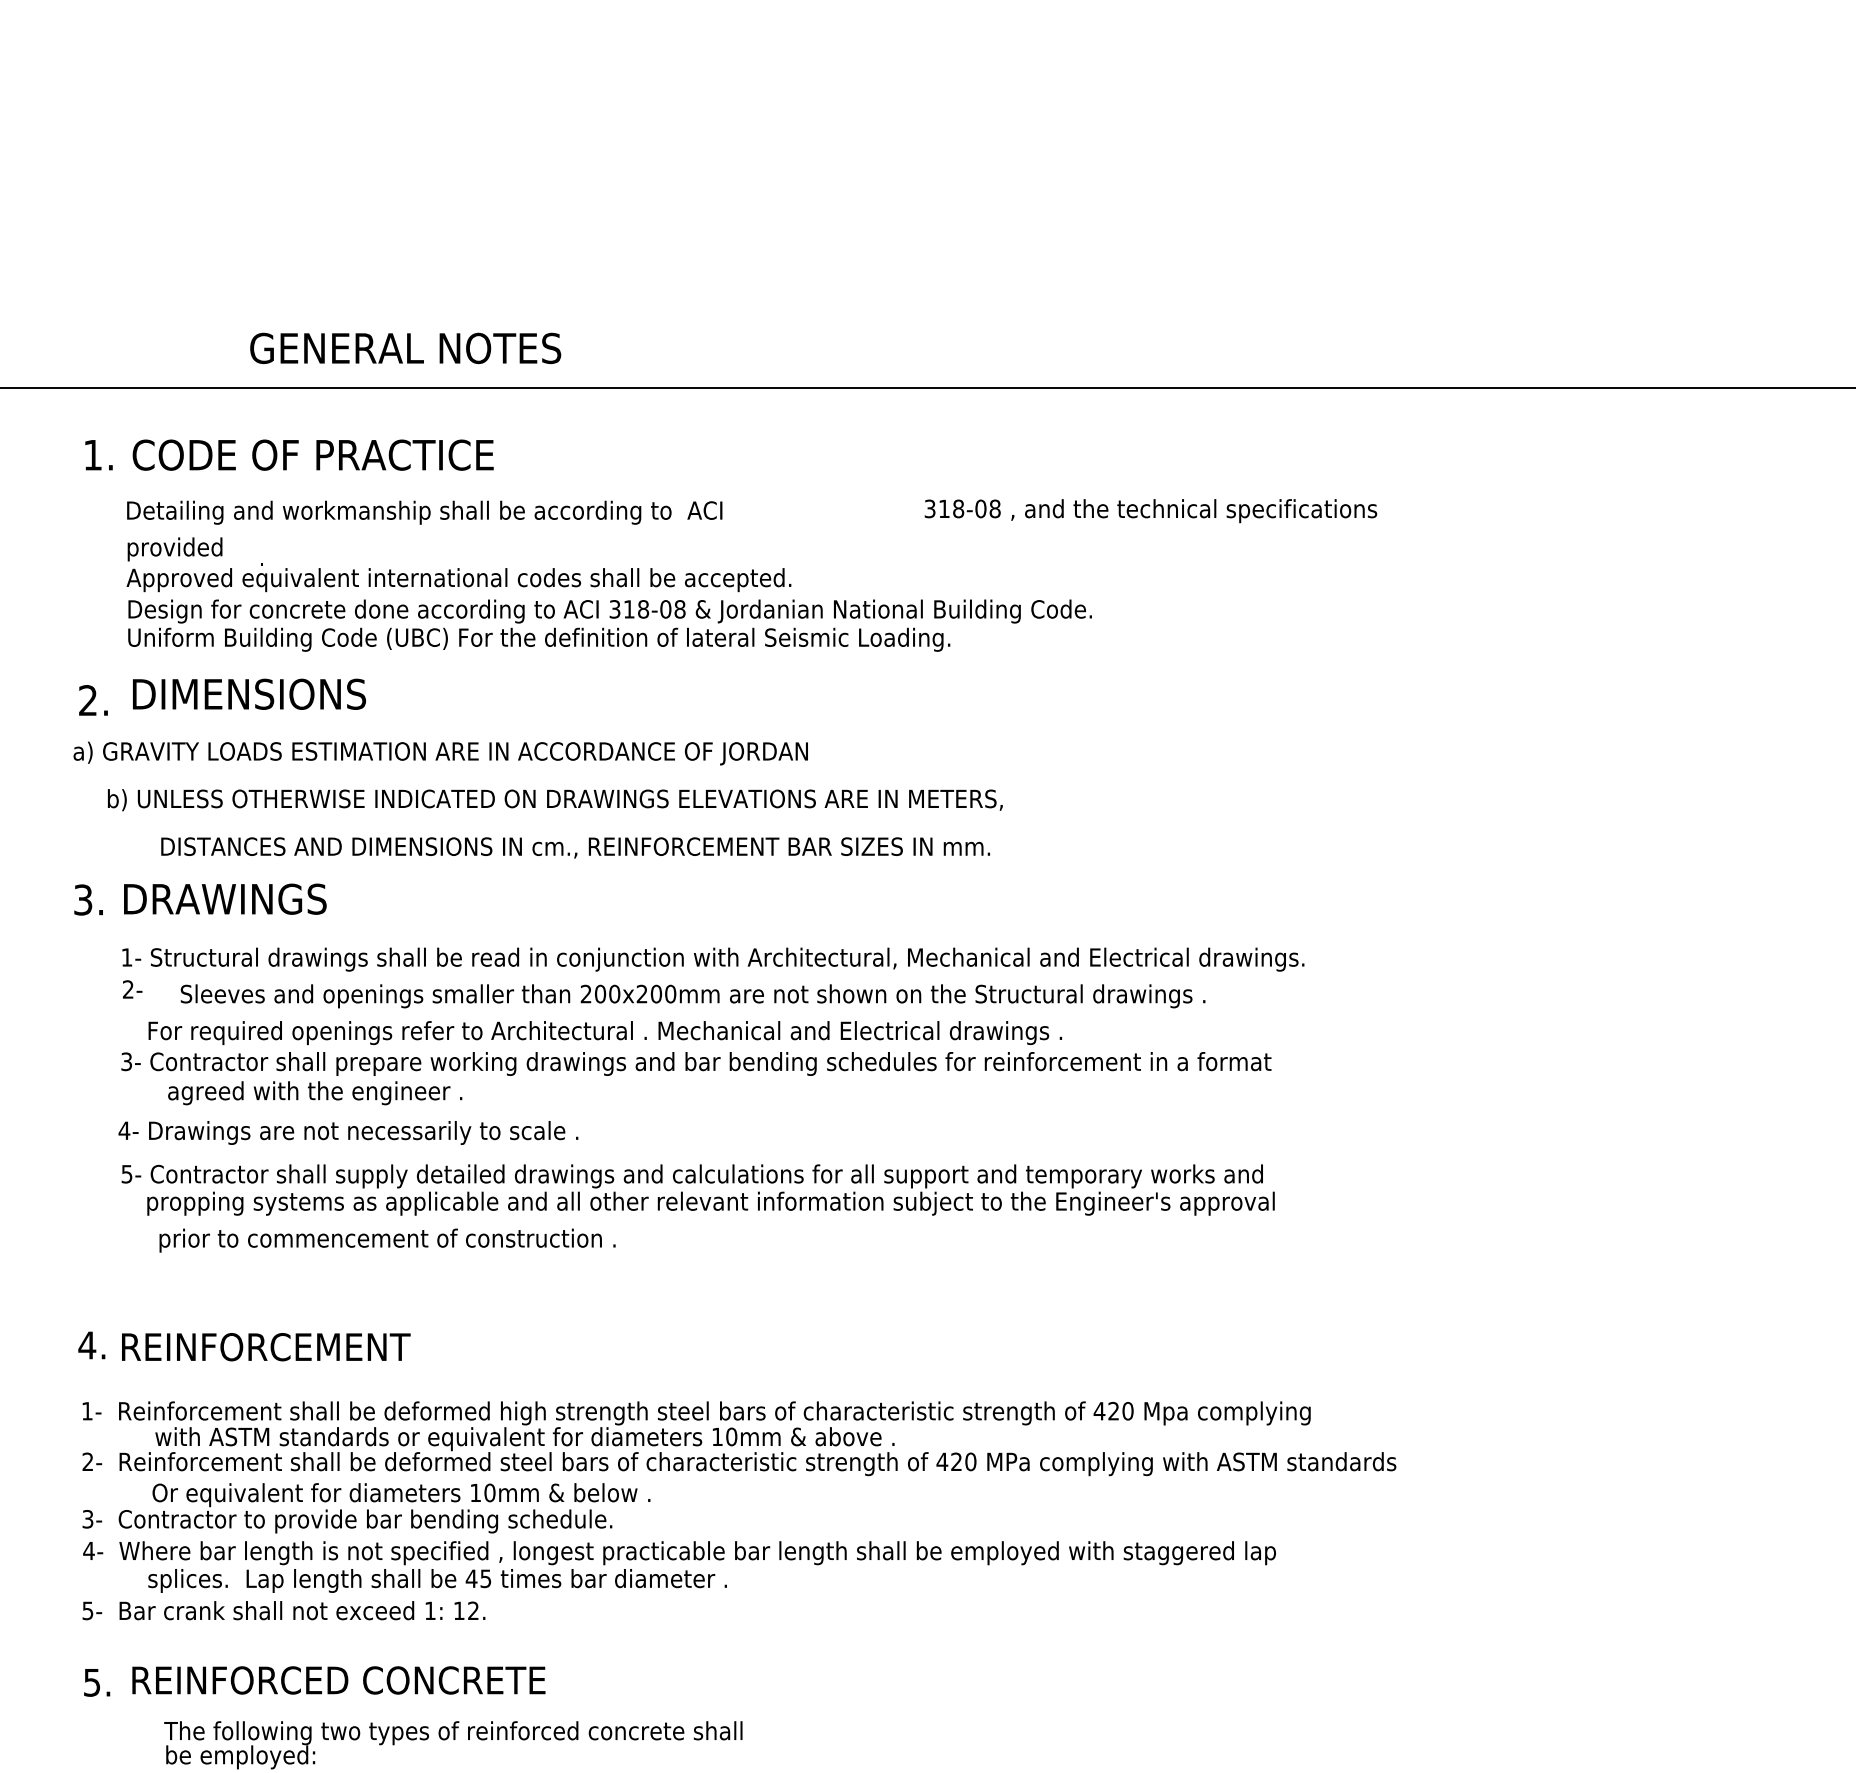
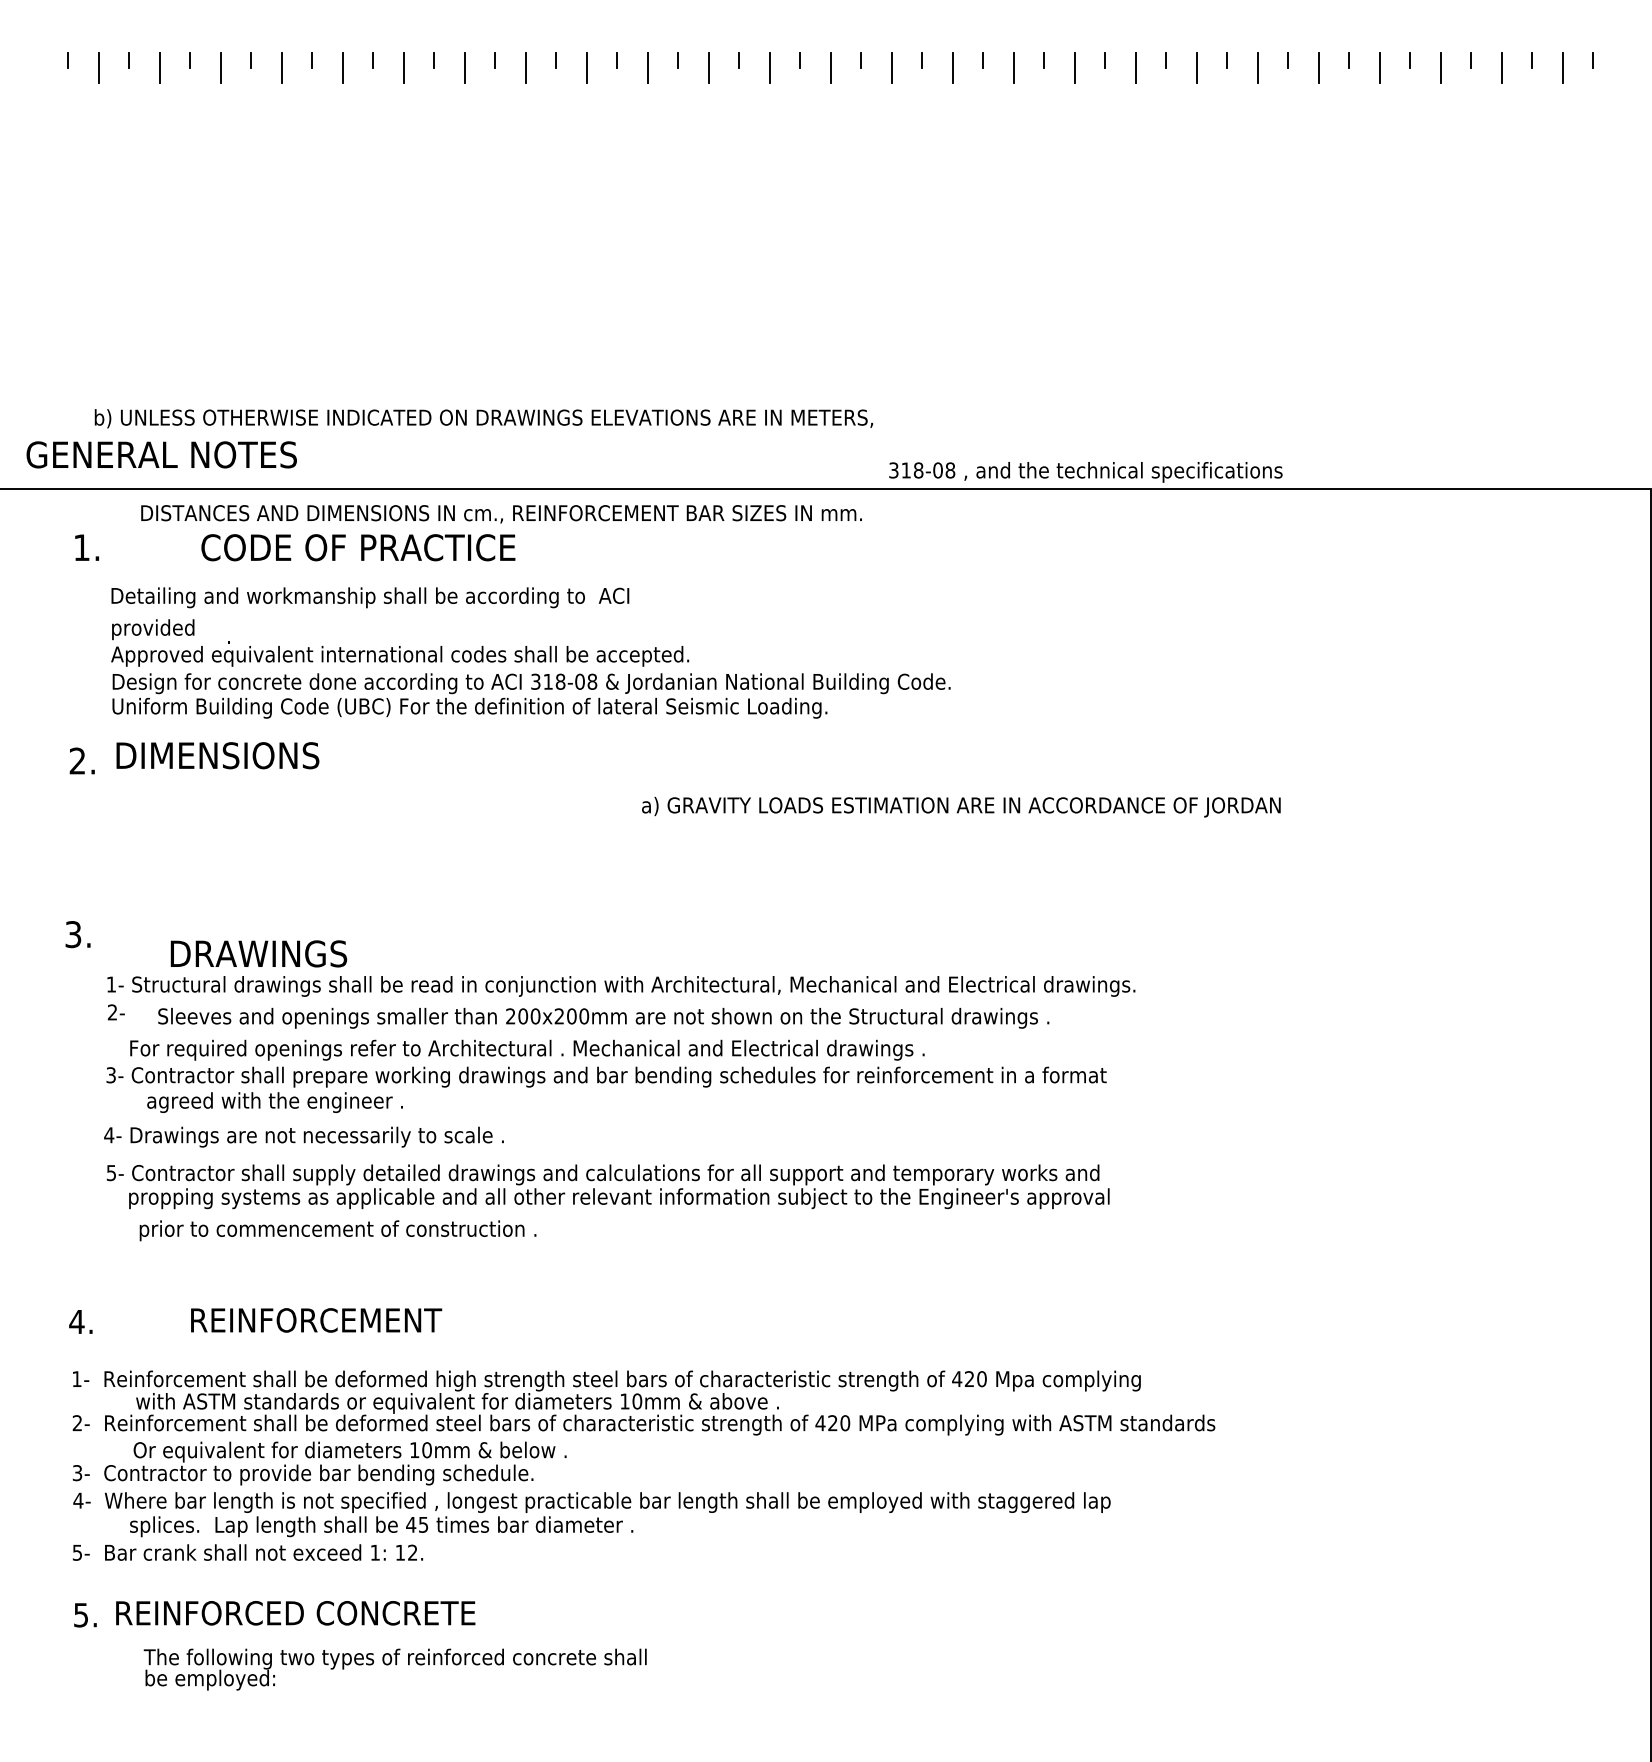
text: (405, 347) -> (161, 454), moved
text: (313, 454) -> (358, 547), moved
text: (1150, 511) -> (1085, 472), moved
text: (440, 753) -> (961, 807), moved
text: (554, 799) -> (483, 418), moved
text: (575, 848) -> (501, 514), moved
text: (224, 898) -> (258, 953), moved
text: (266, 1347) -> (316, 1320), moved

